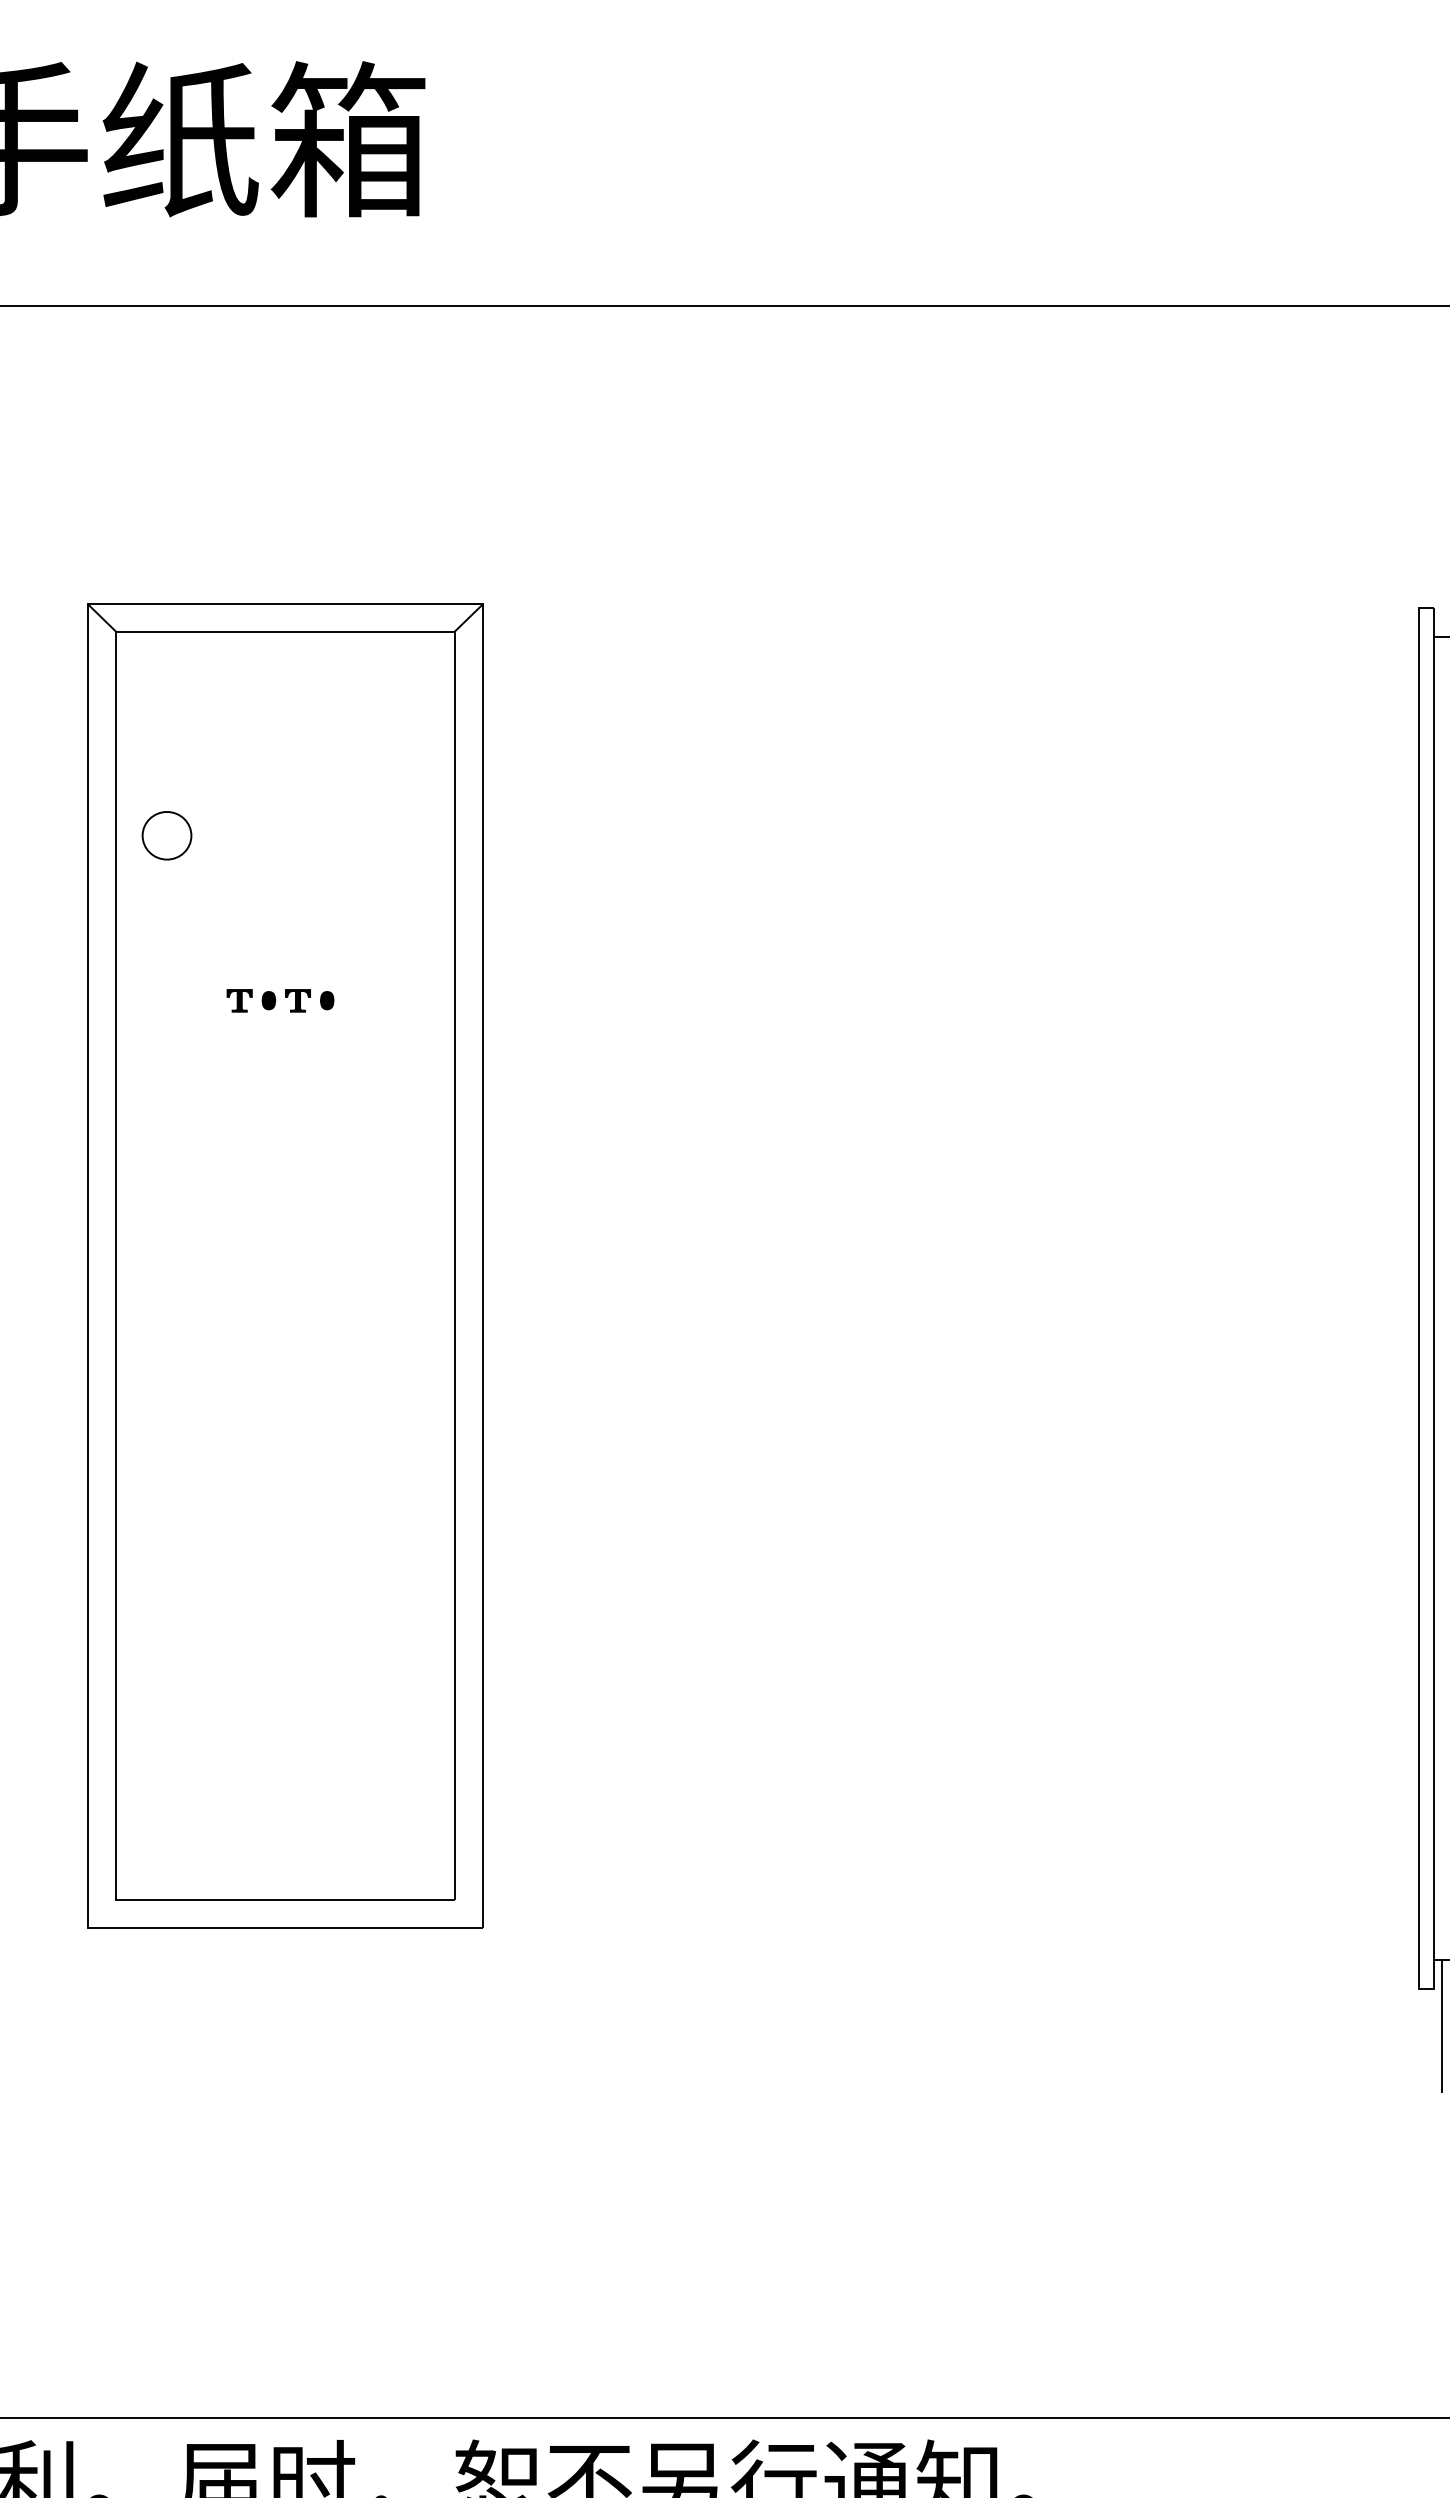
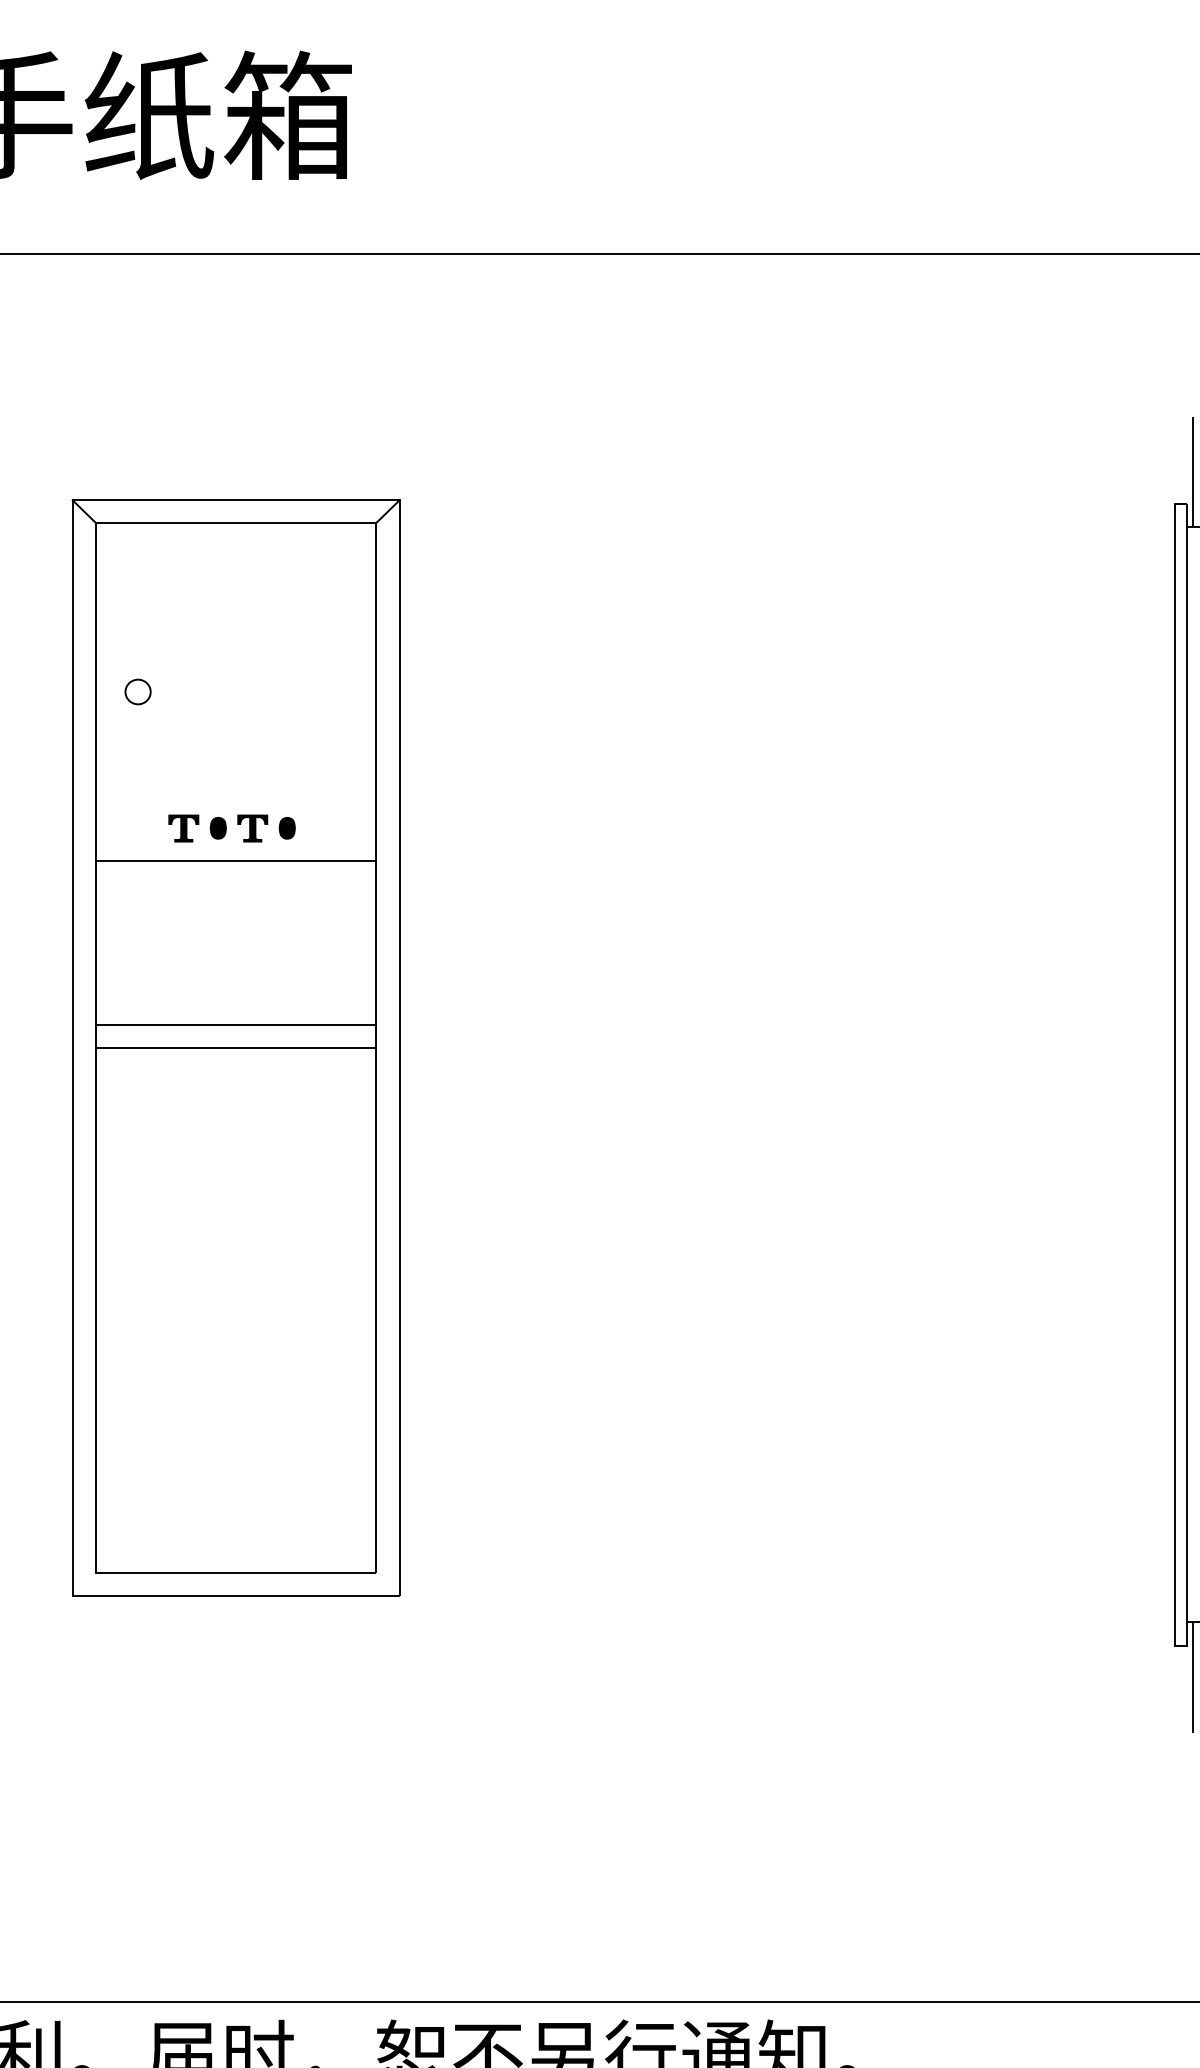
line: (1441, 570) -> (1193, 472), added
part: (166, 835) -> (137, 691), size x0.62
part: (280, 1000) -> (232, 828), size x1.43
line: (285, 1039) -> (236, 860), added
line: (285, 1238) -> (236, 1025), added
line: (285, 1266) -> (236, 1048), added

